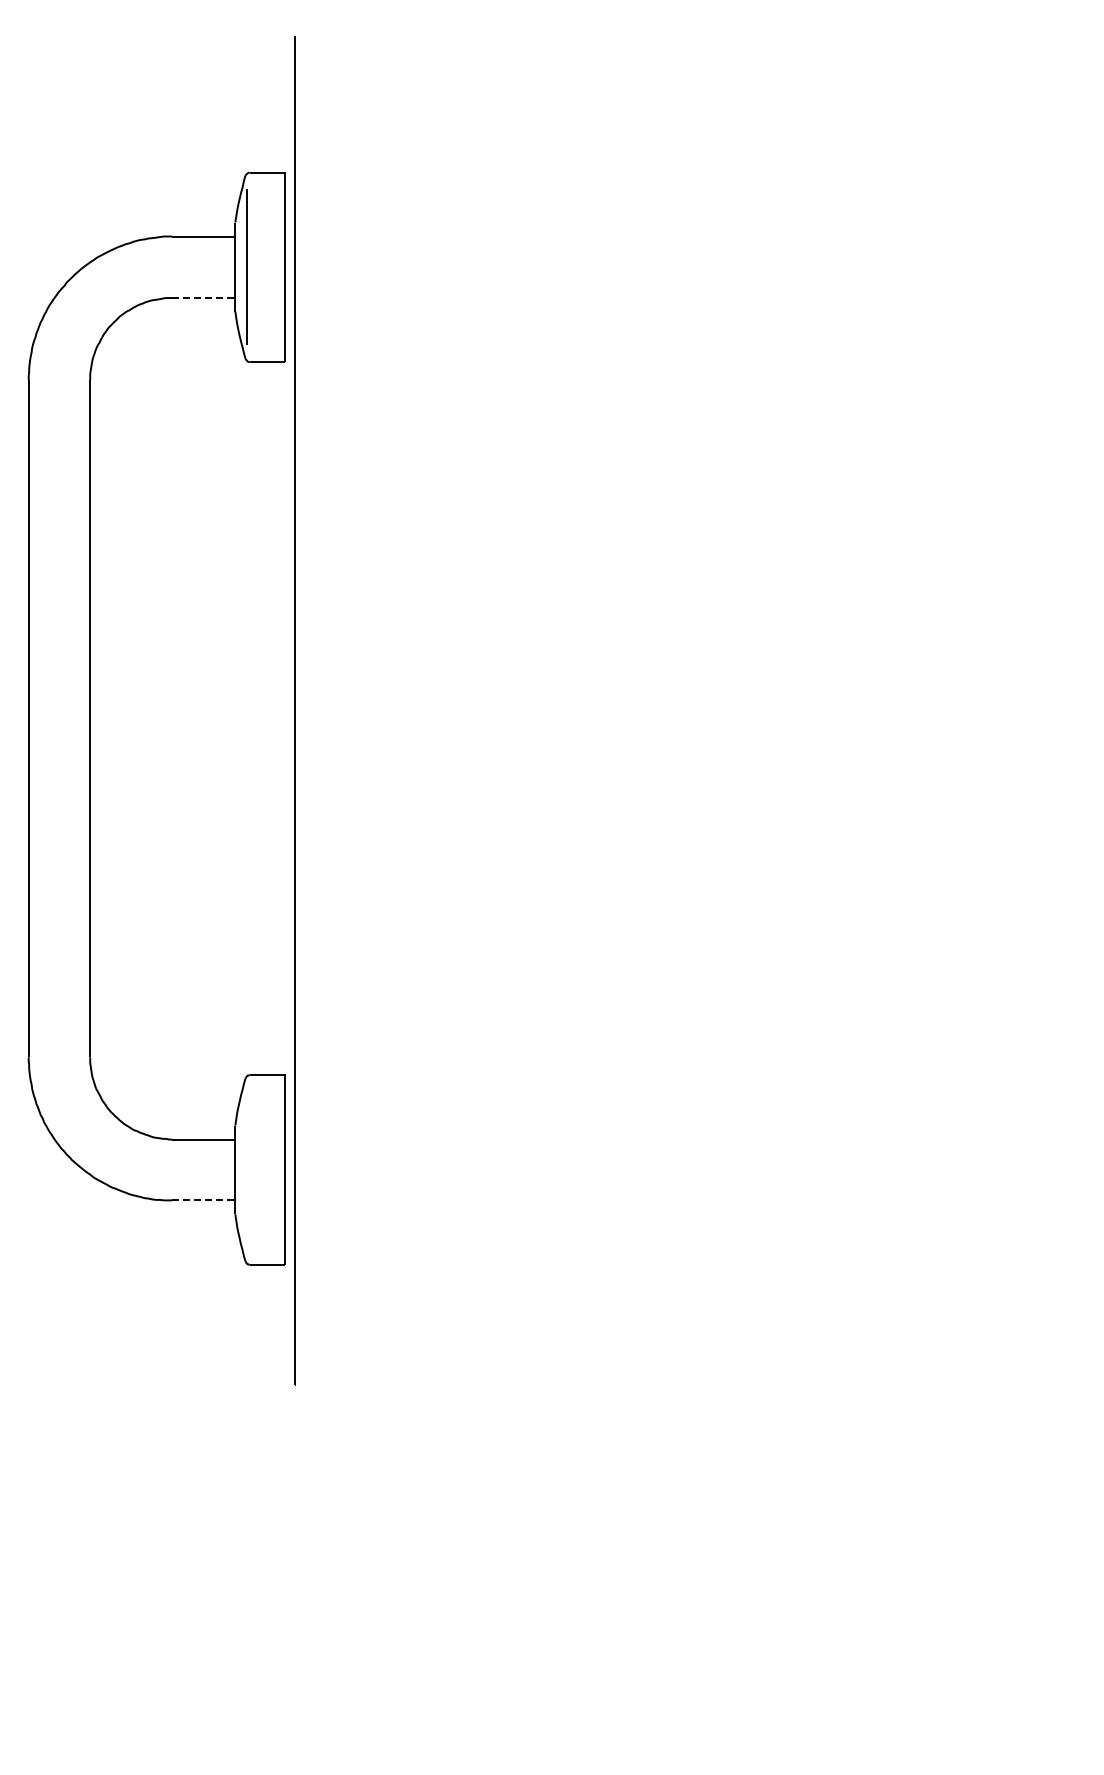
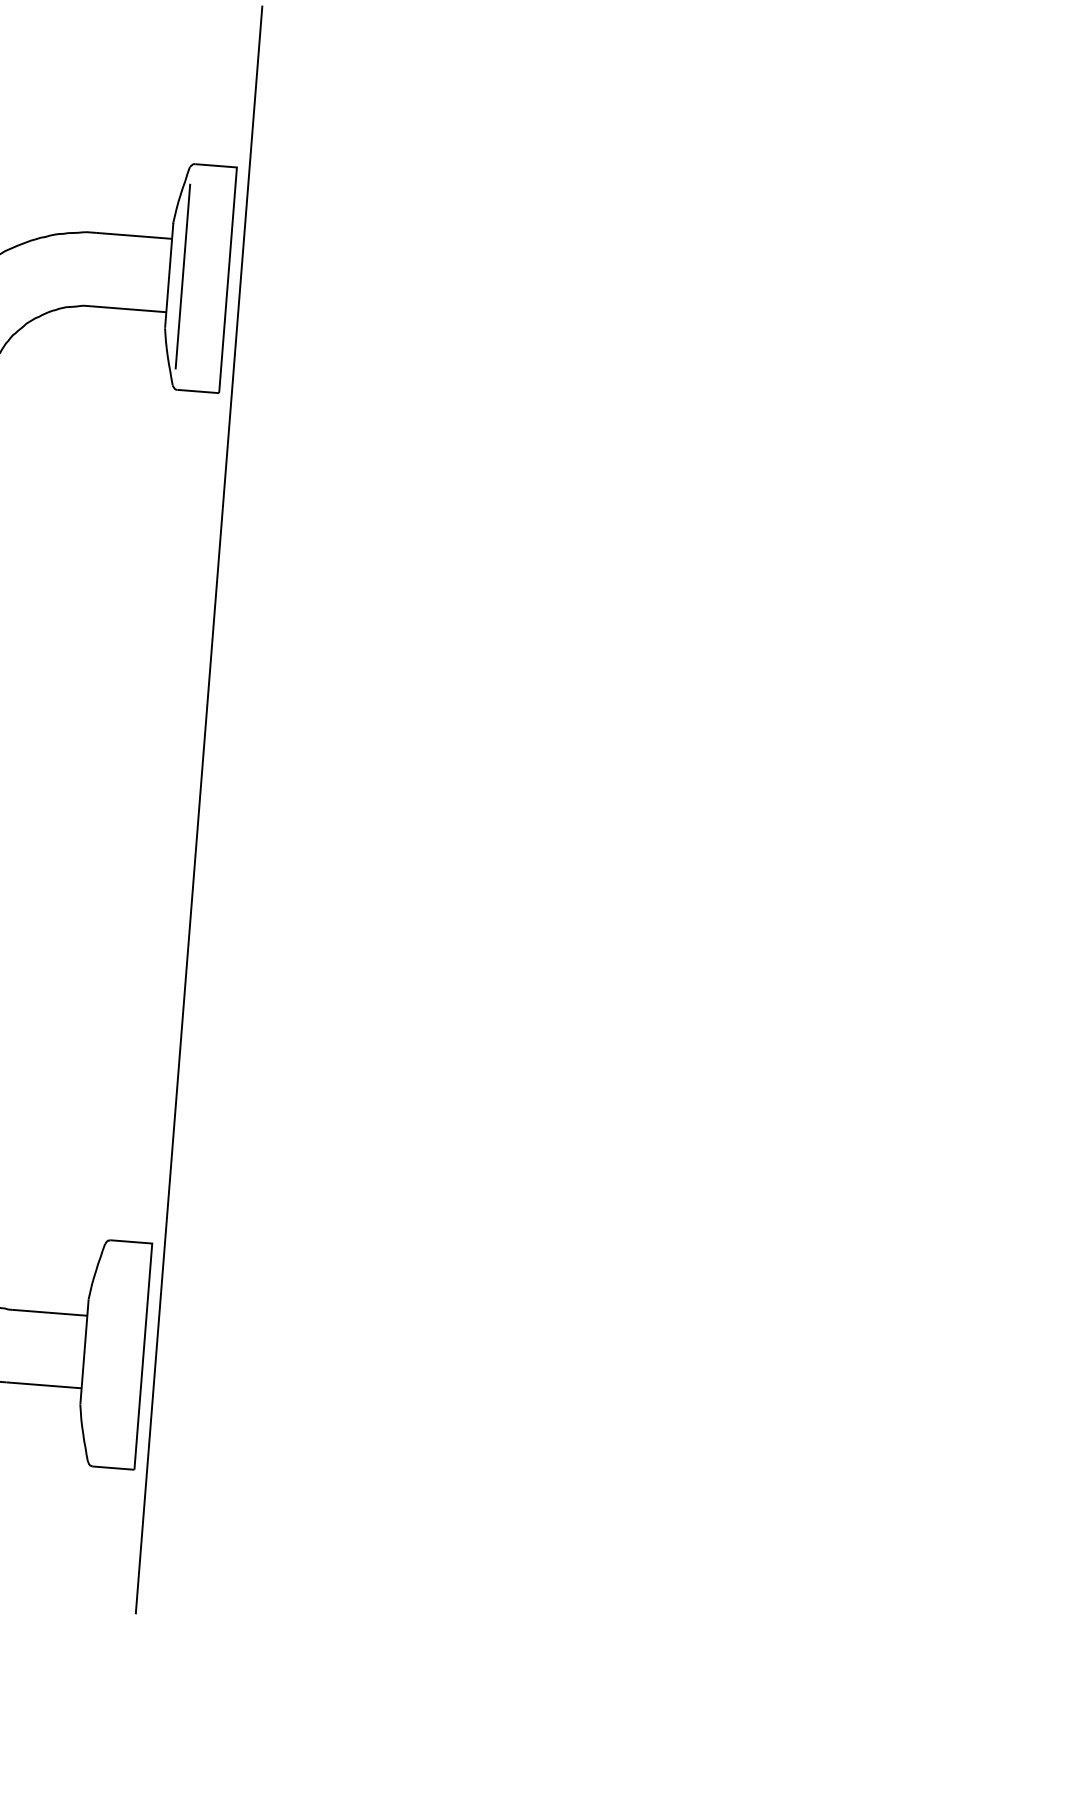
line: (203, 298) -> (128, 309), dashed -> solid
line: (203, 1200) -> (43, 1385), dashed -> solid

